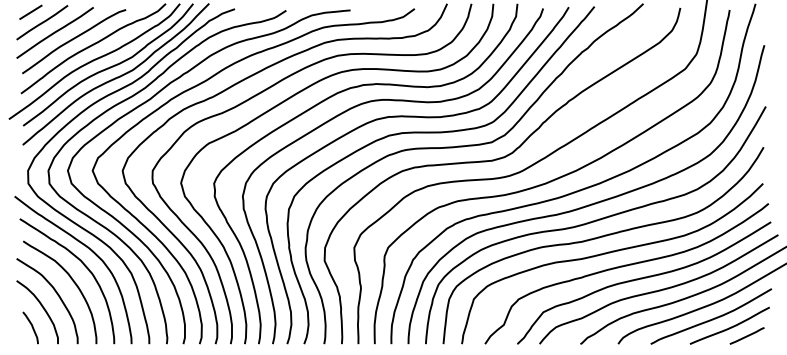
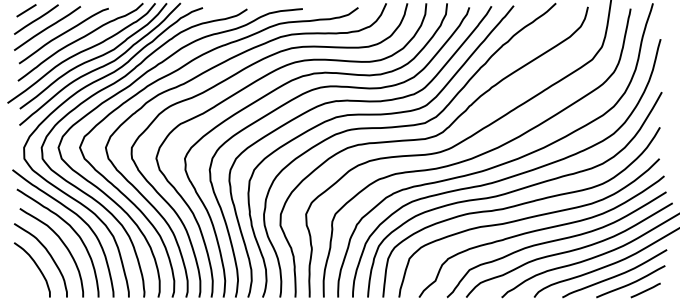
curve: (32, 327) -> (27, 283), removed

